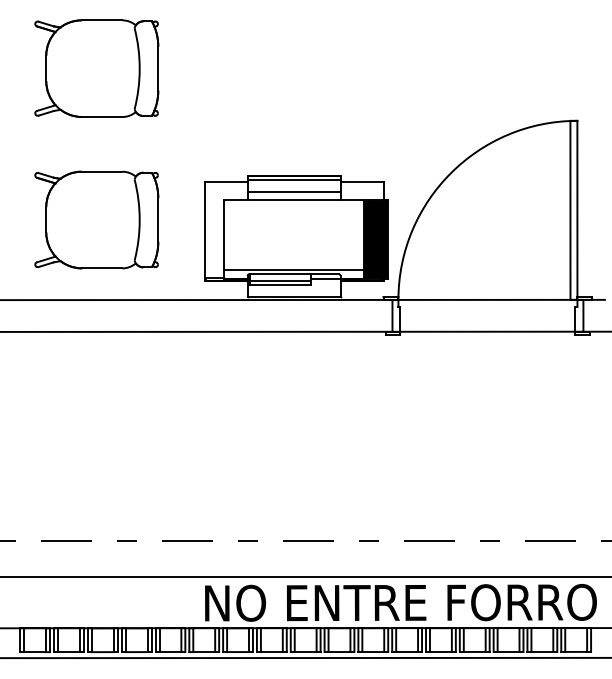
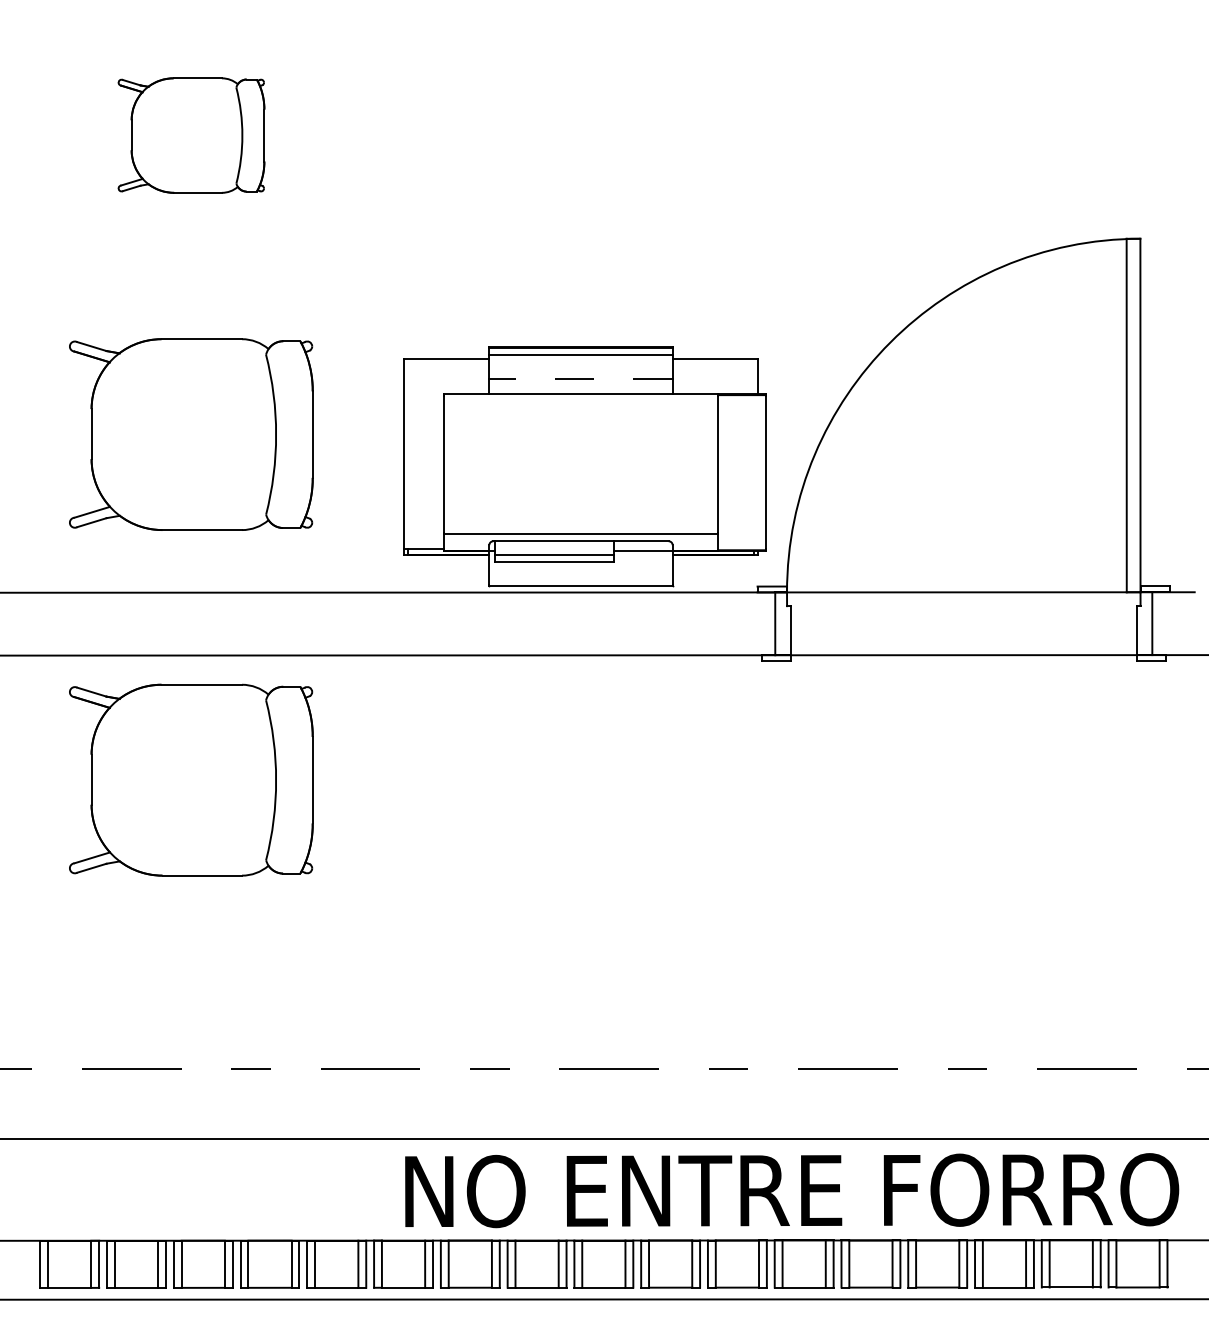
part: (96, 68) -> (190, 135), size x0.6
line: (293, 191) -> (579, 378), solid -> dashed
fill: (375, 239) -> (741, 473), removed
part: (96, 394) -> (190, 779), added

